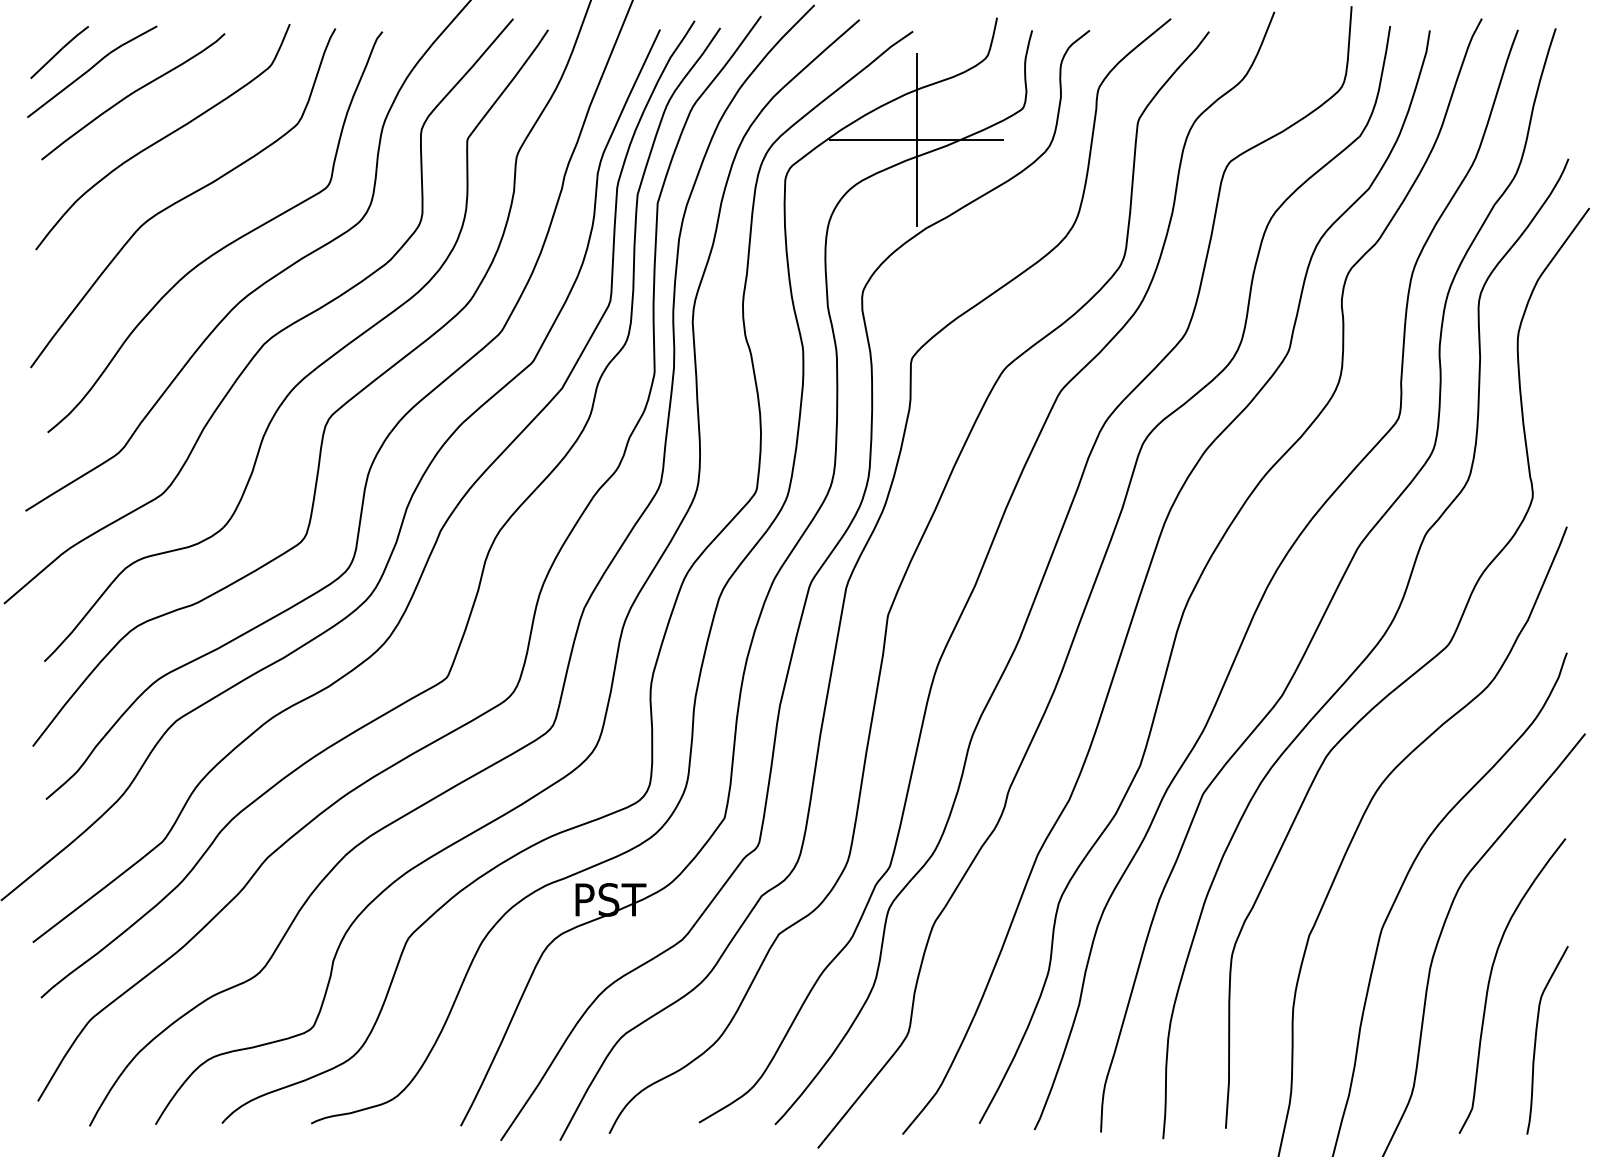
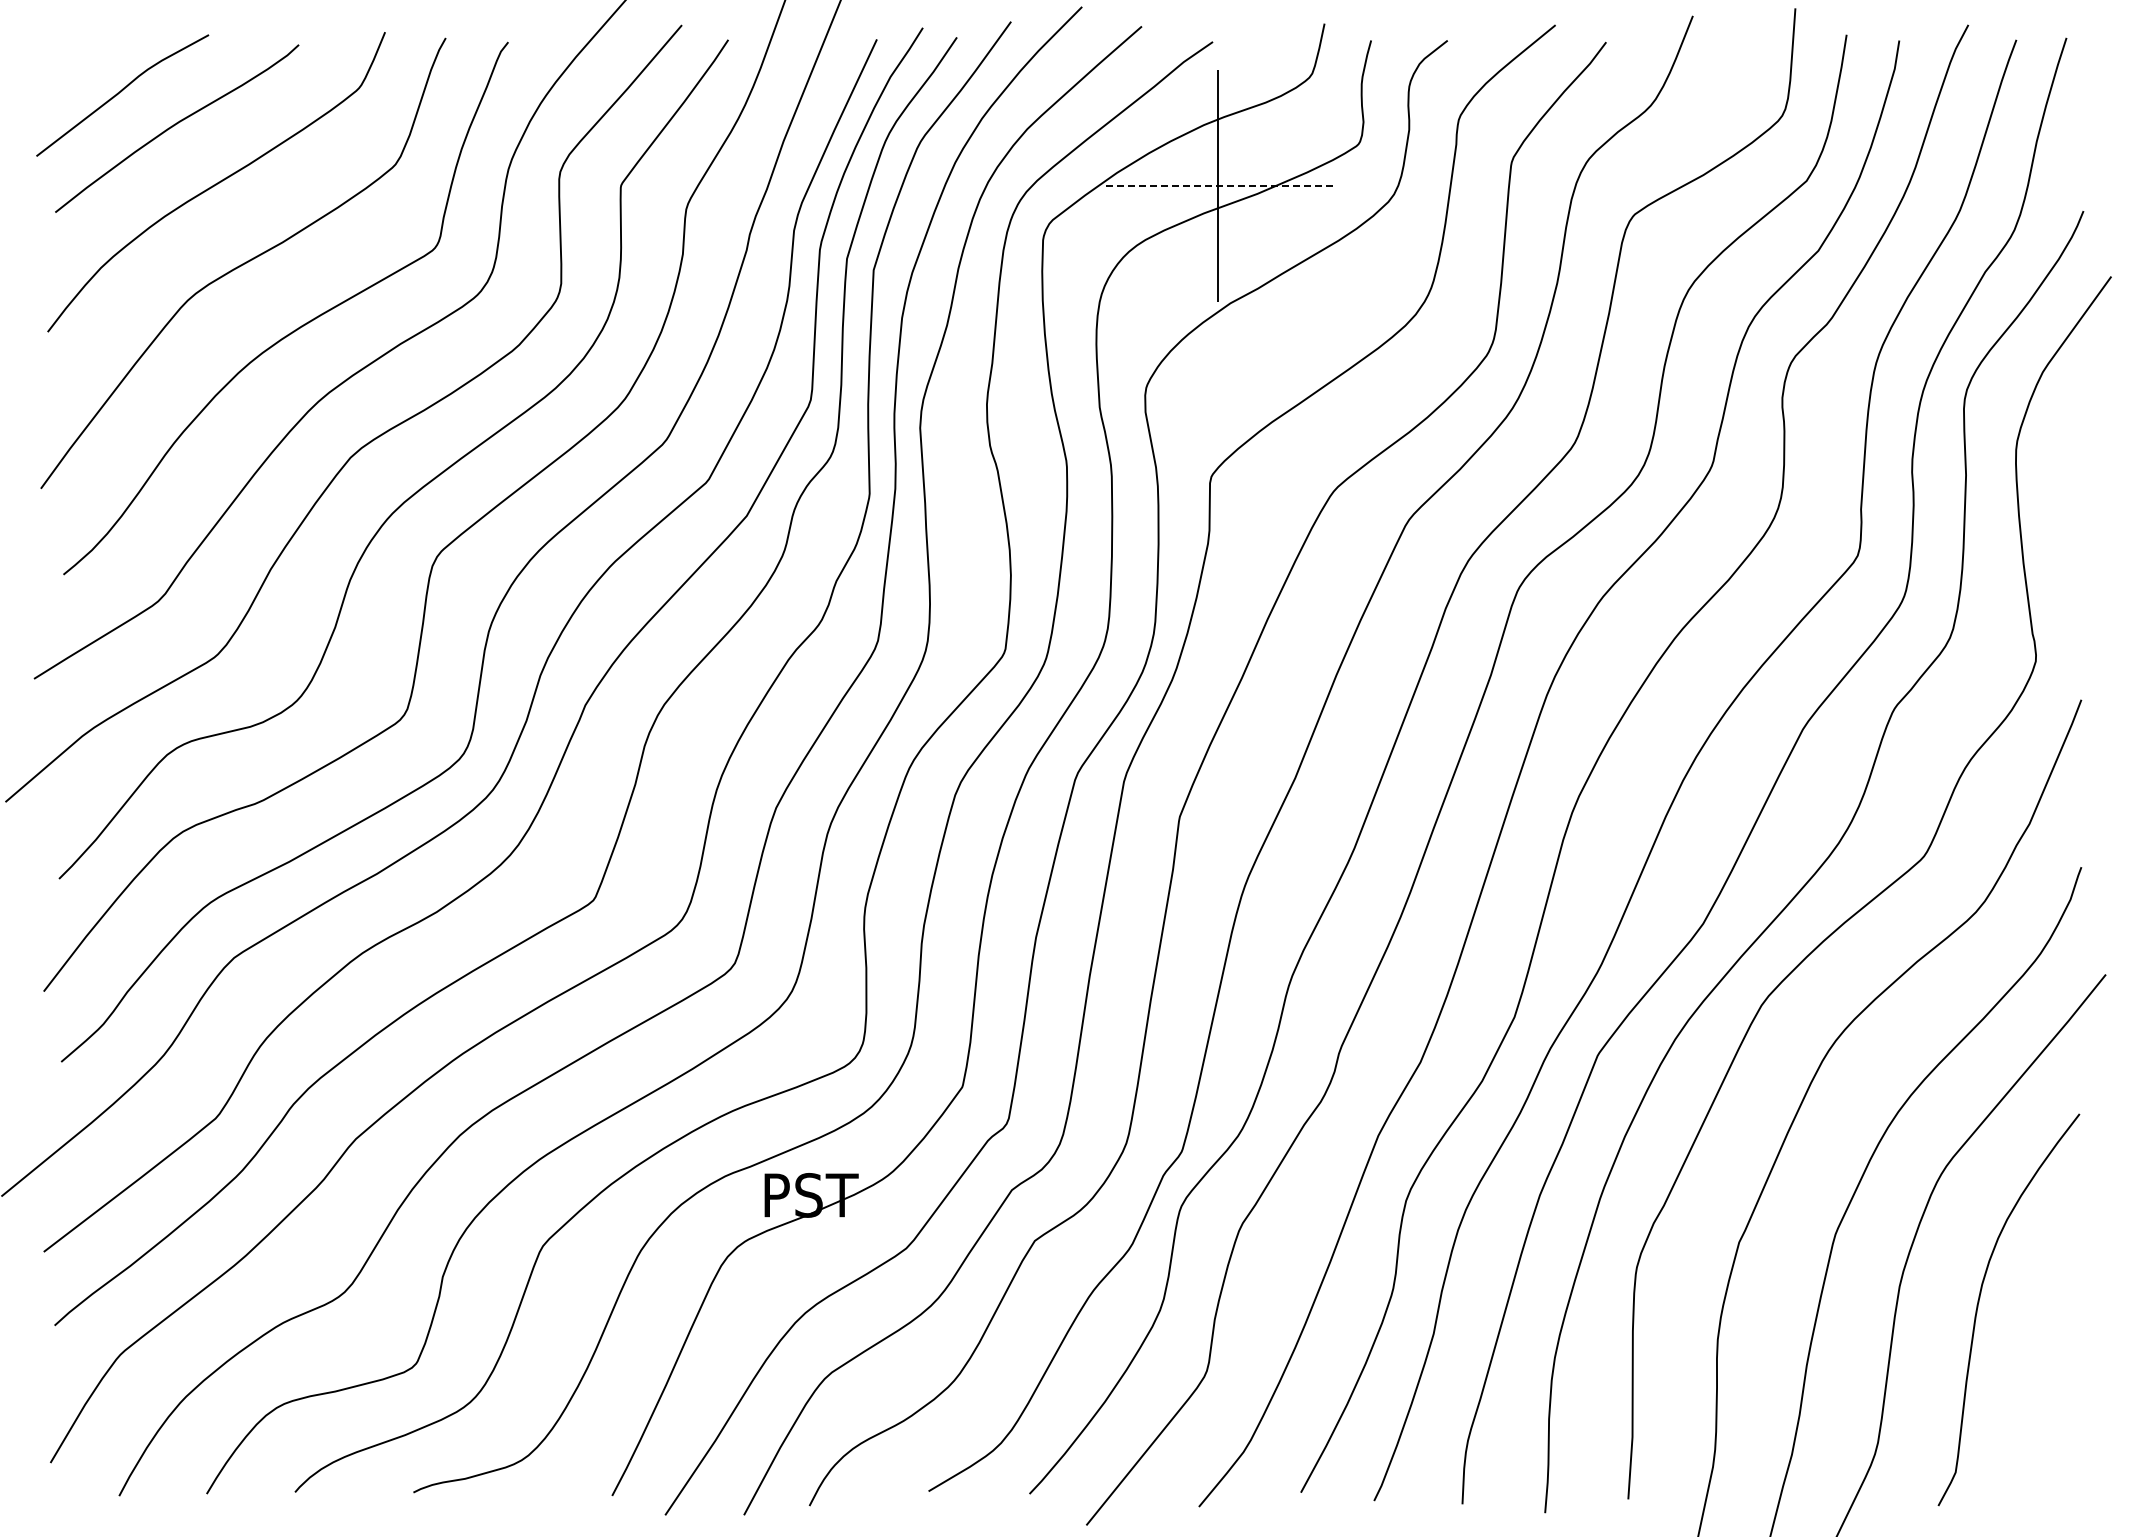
line: (59, 52) -> (79, 69), removed
line: (916, 140) -> (1217, 186), solid -> dashed
curve: (1536, 1040) -> (2040, 1381), removed

